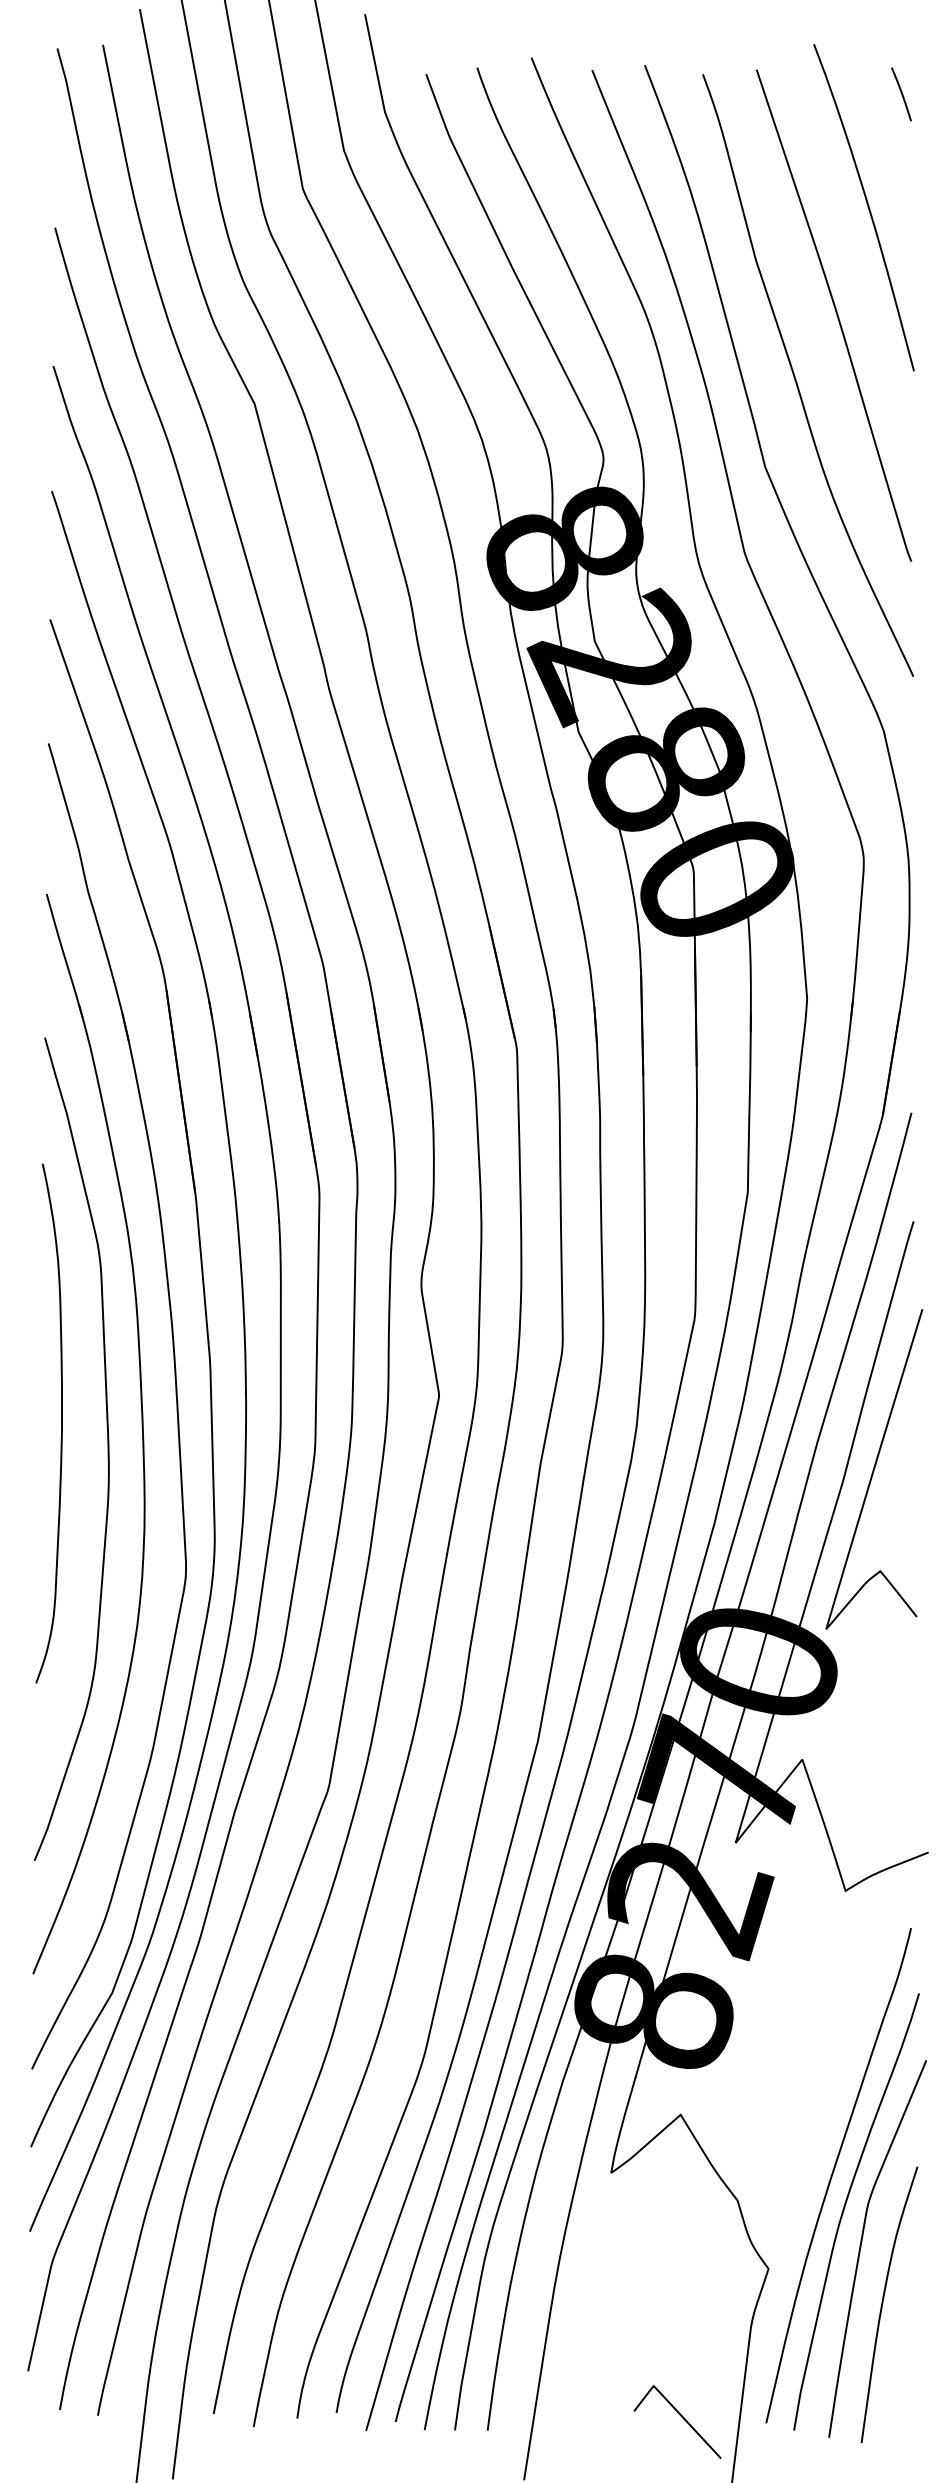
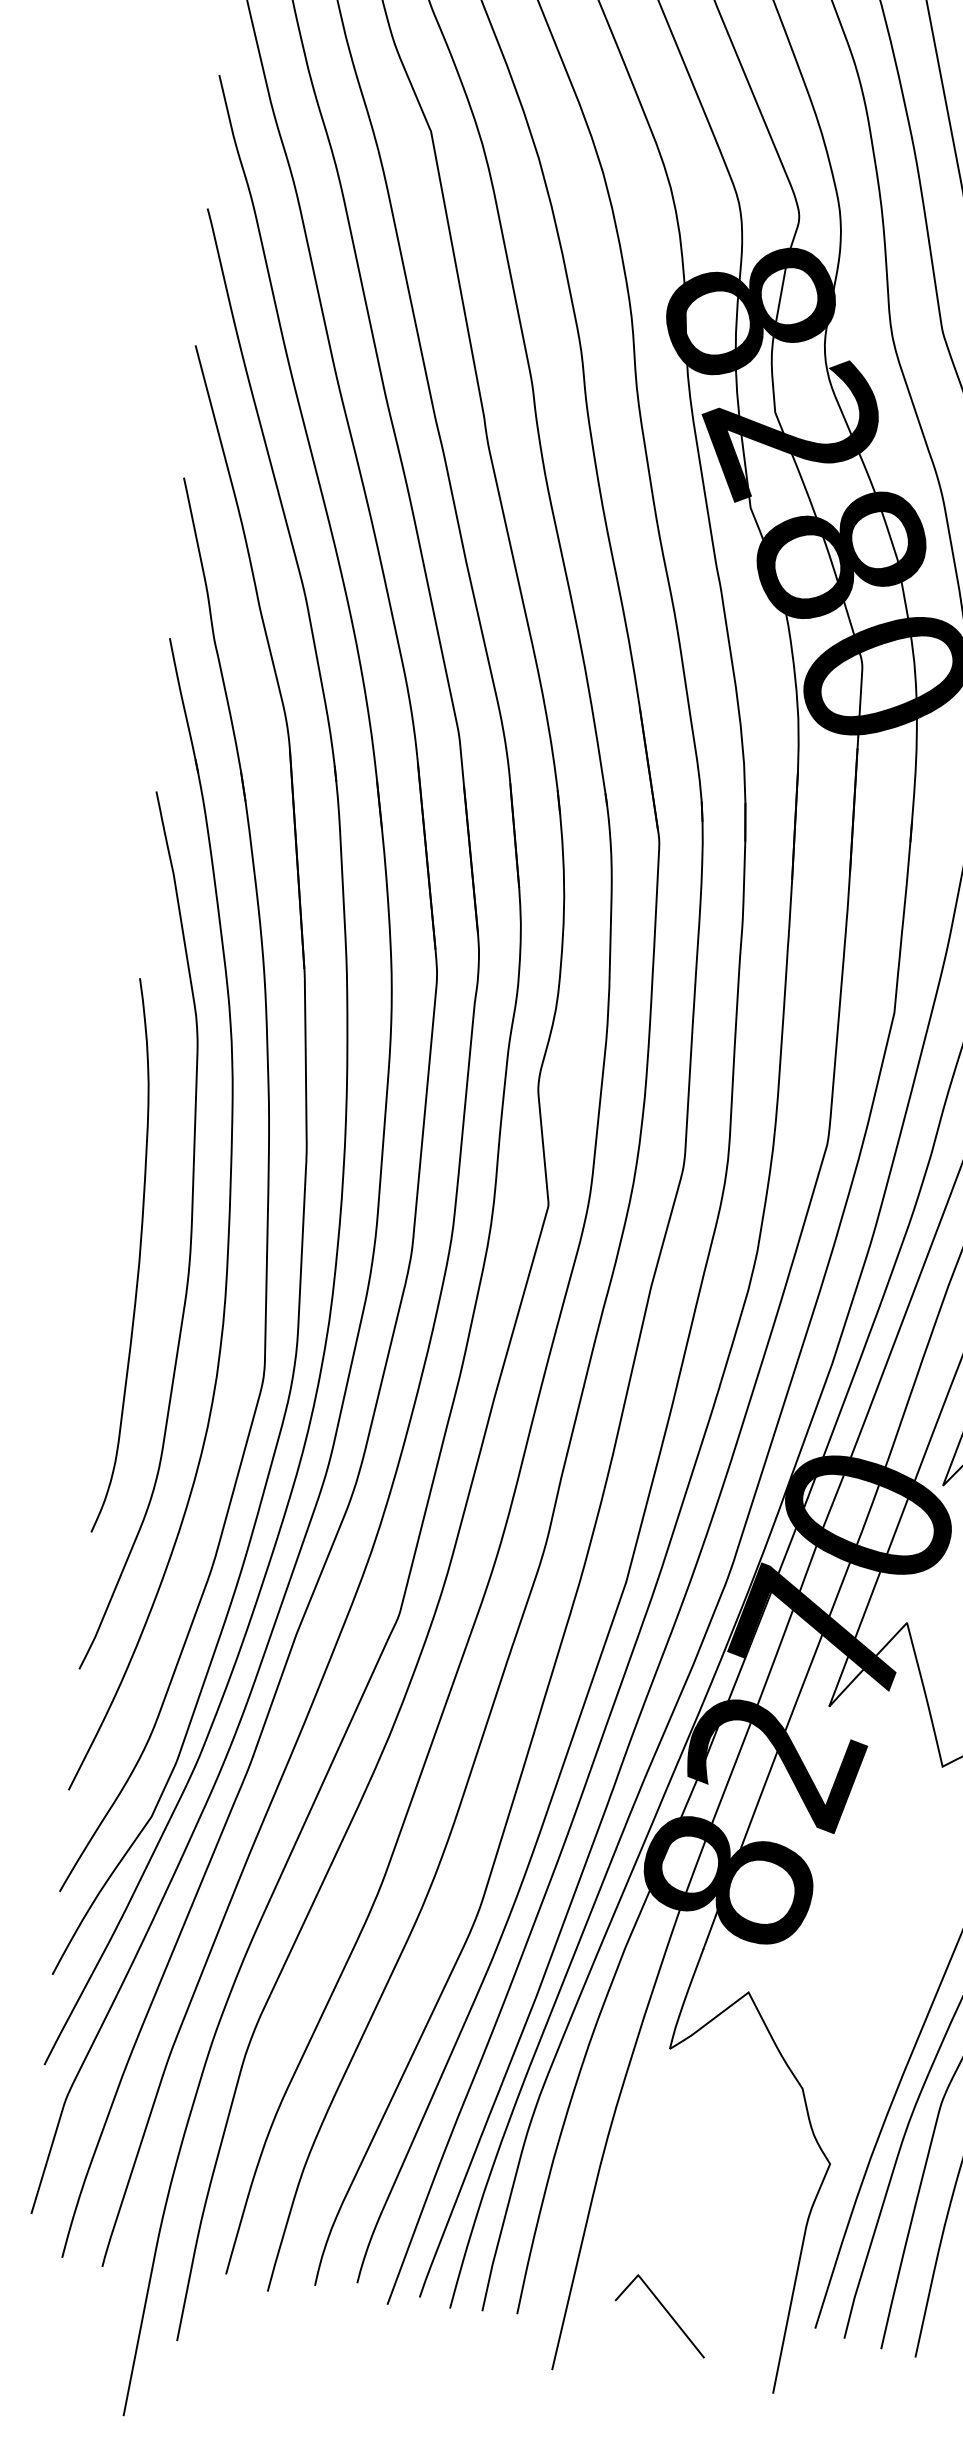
curve: (61, 1423) -> (139, 1257), moved
curve: (681, 2417) -> (665, 2311), moved

